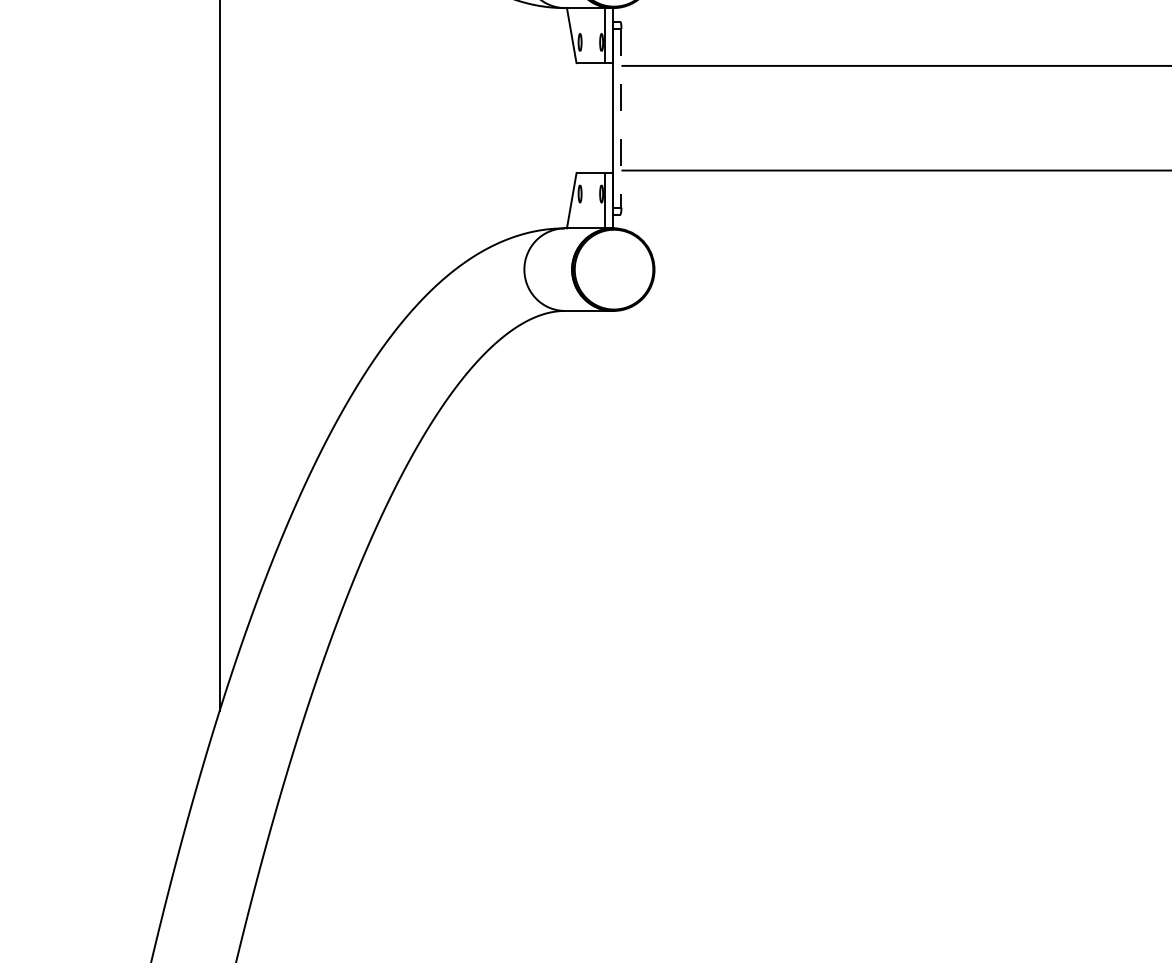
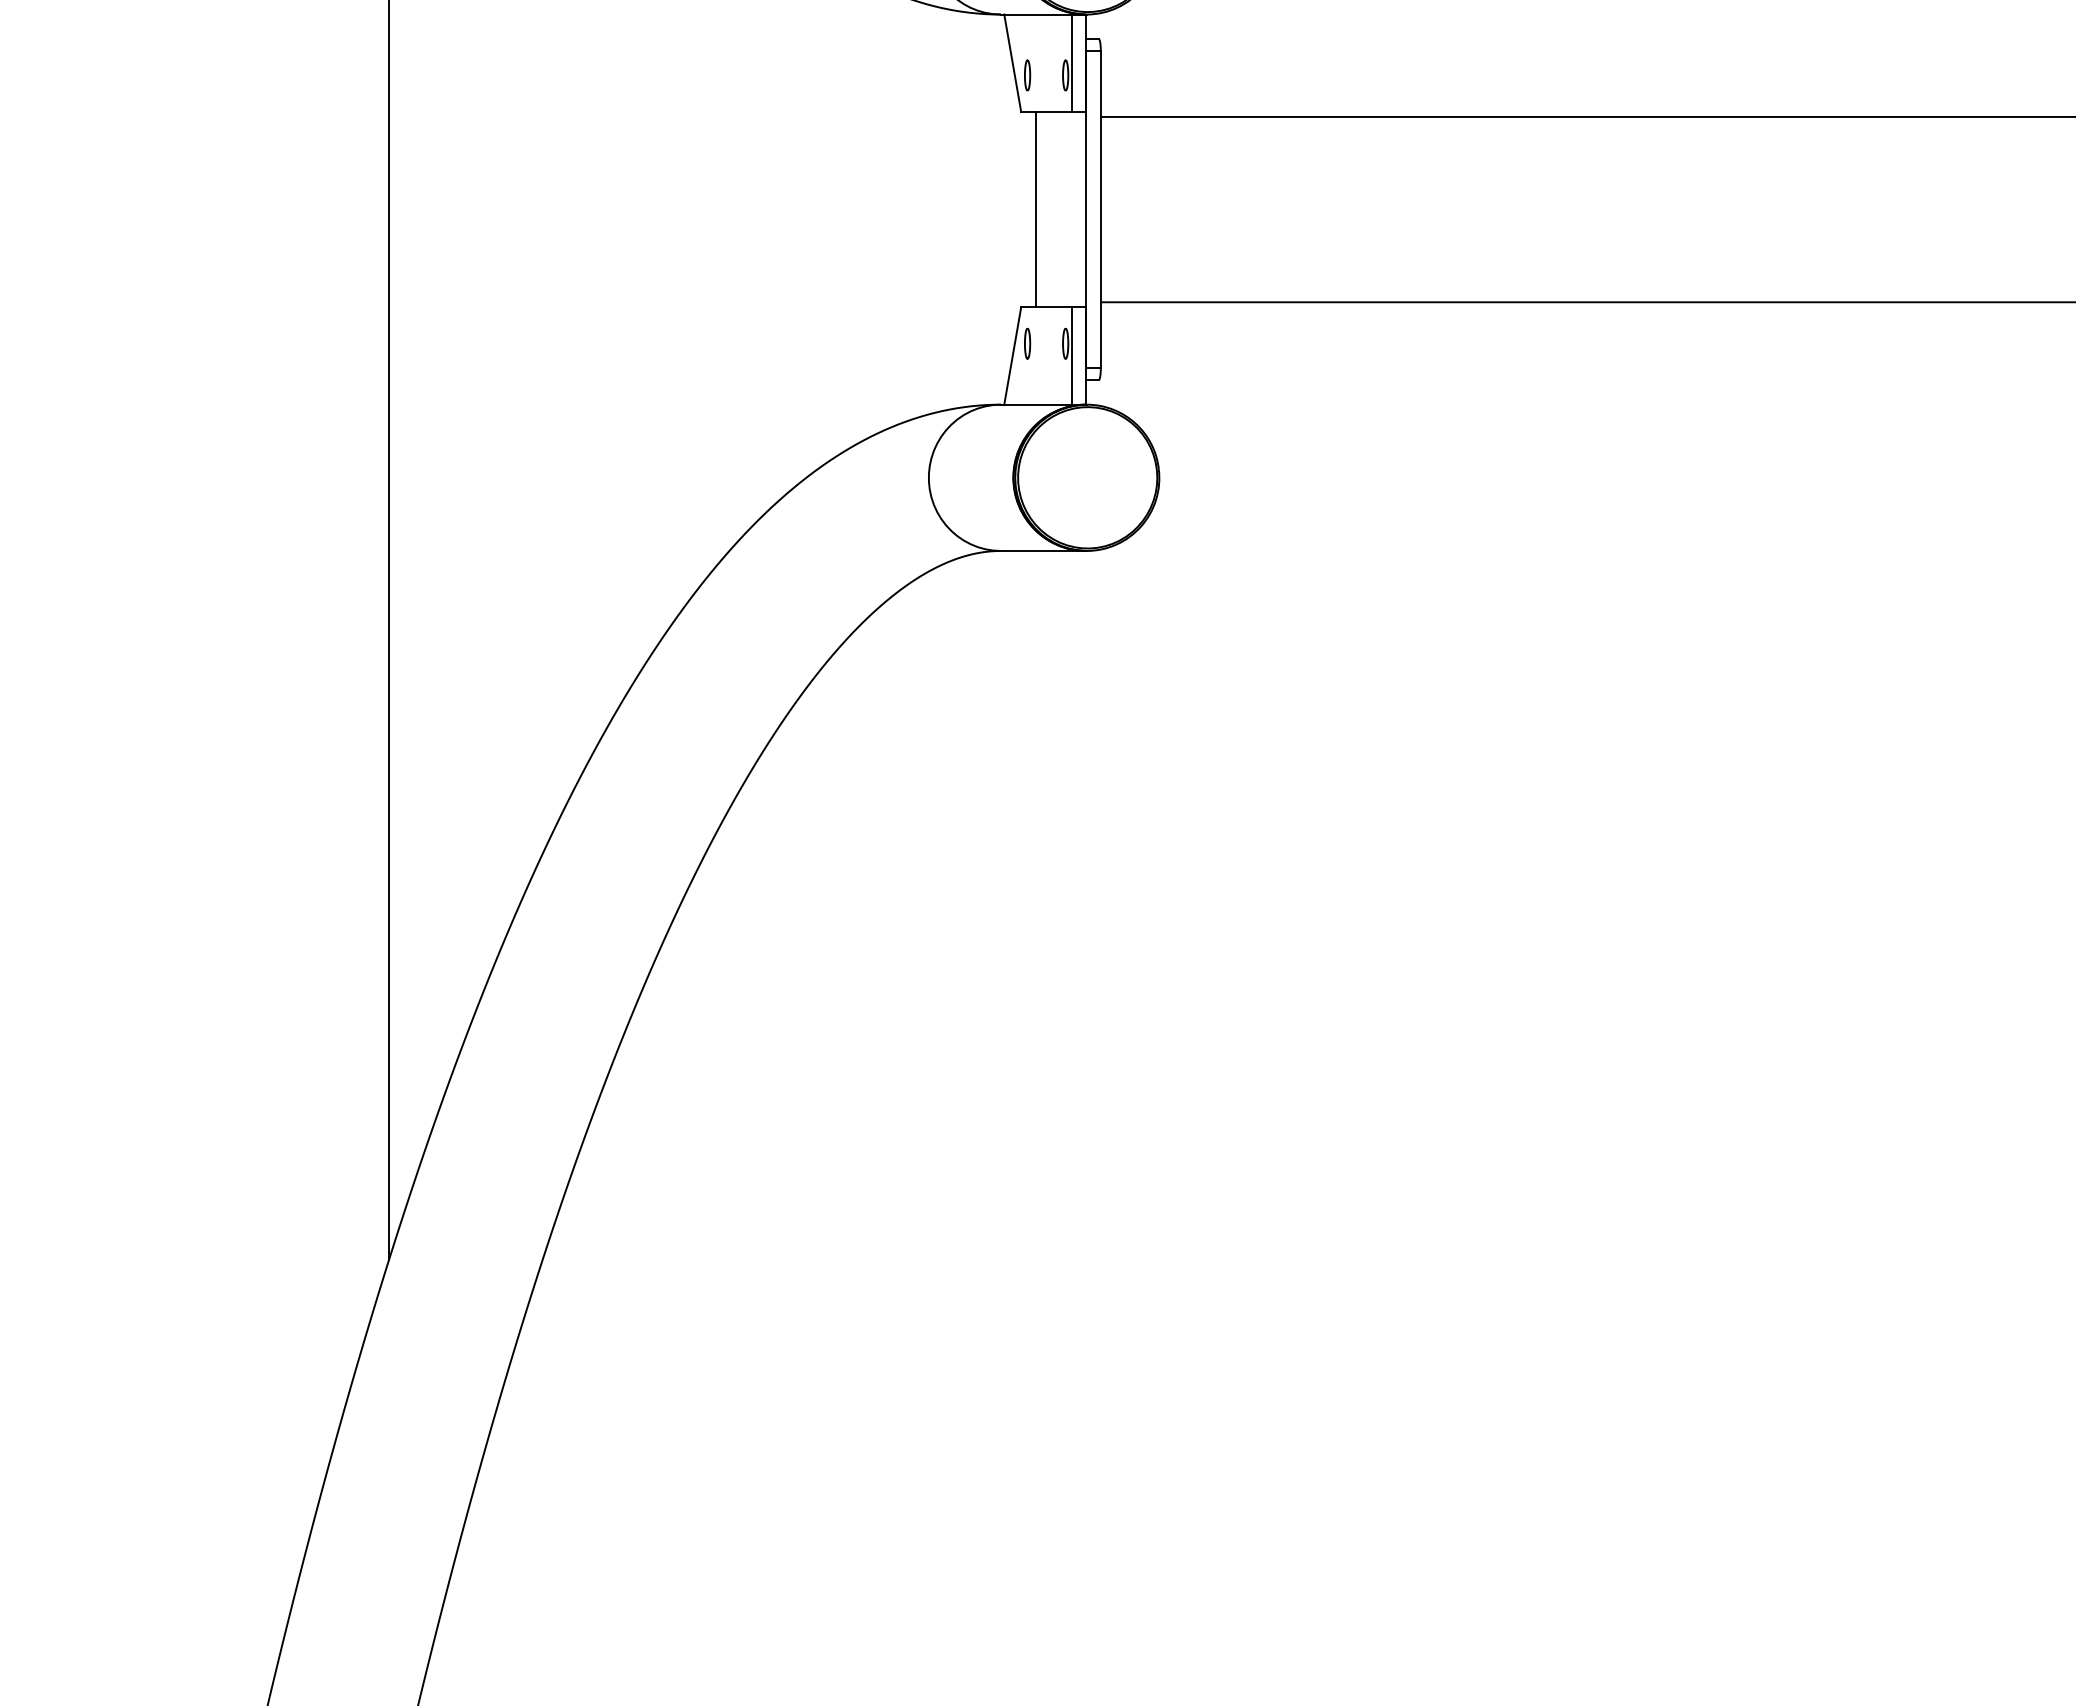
line: (584, 118) -> (1035, 210), added
line: (621, 118) -> (1100, 210), dashed -> solid

